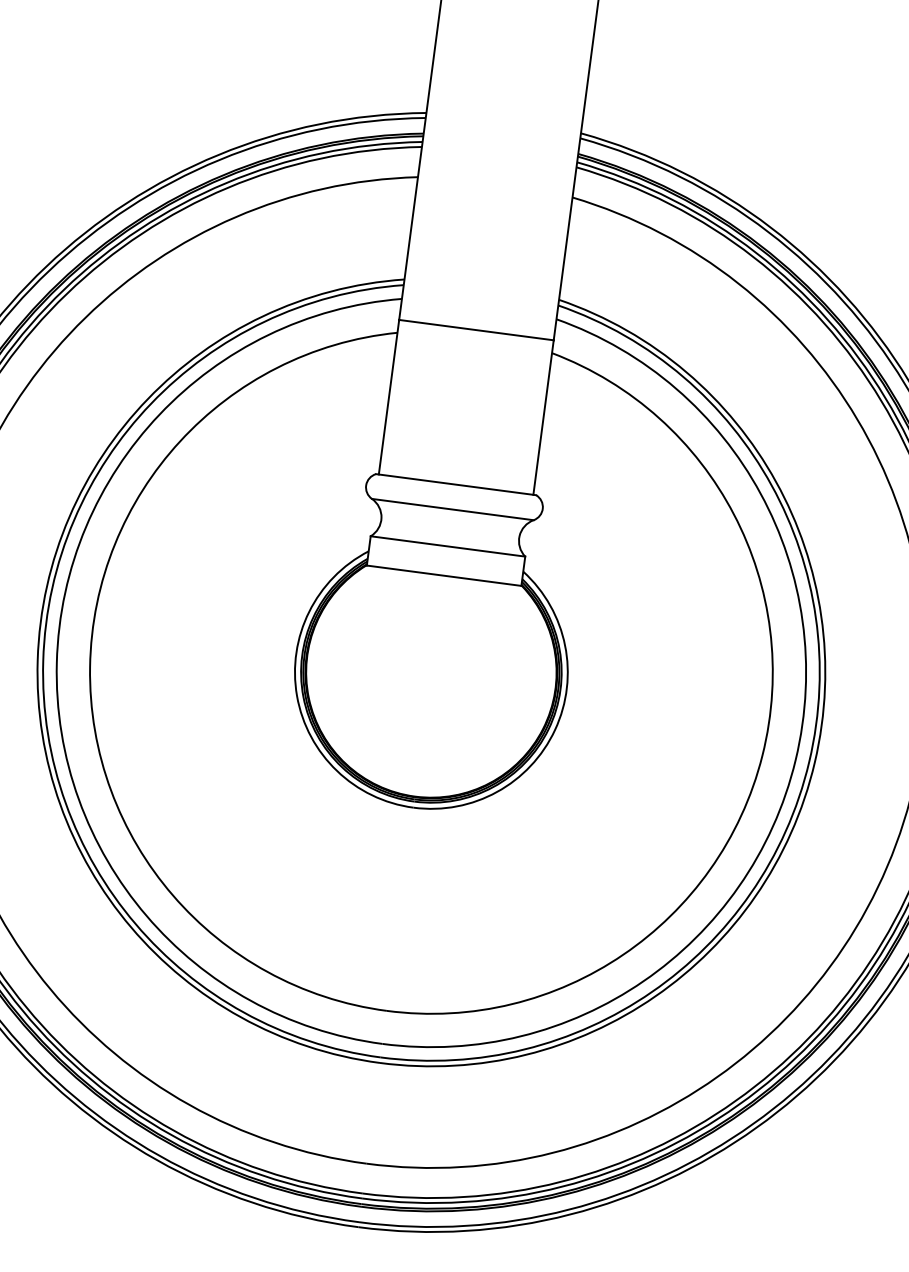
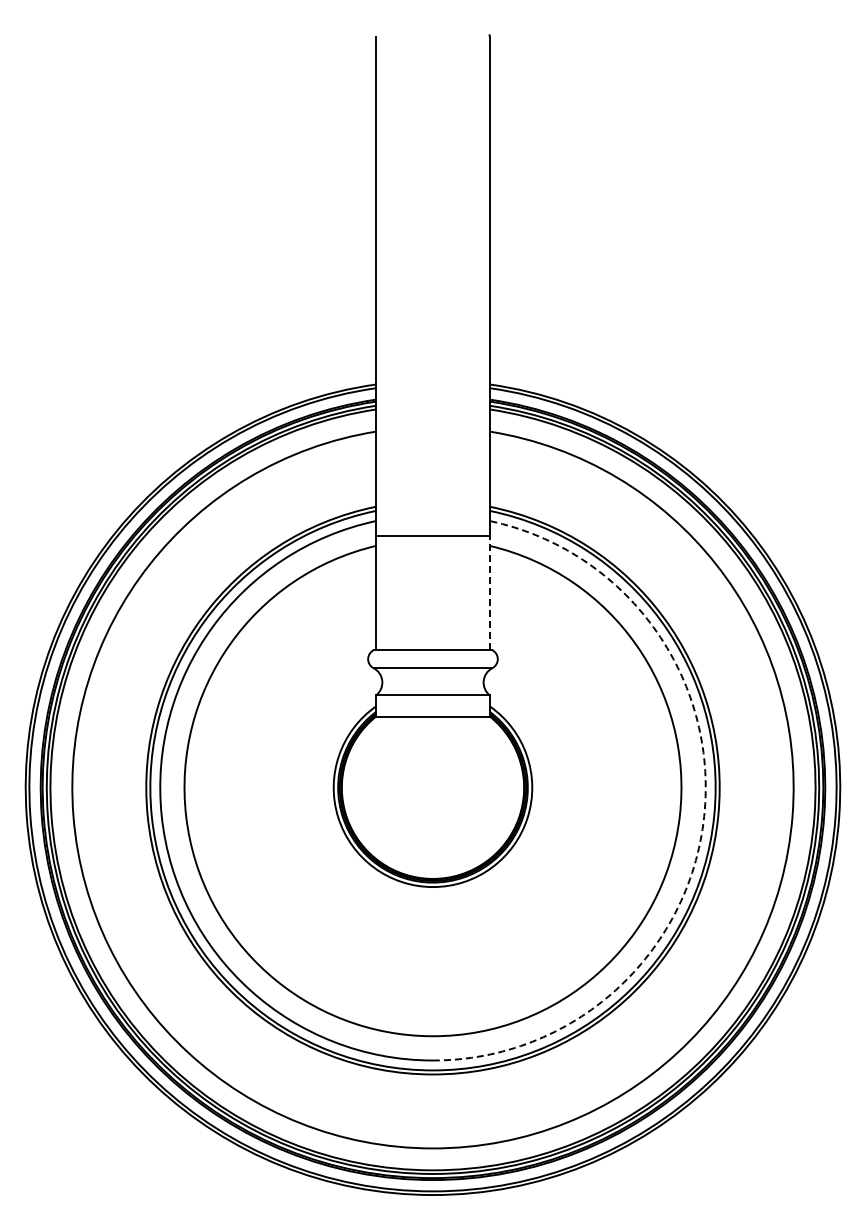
line: (543, 417) -> (489, 593), solid -> dashed
arc: (796, 760) -> (704, 816), solid -> dashed

